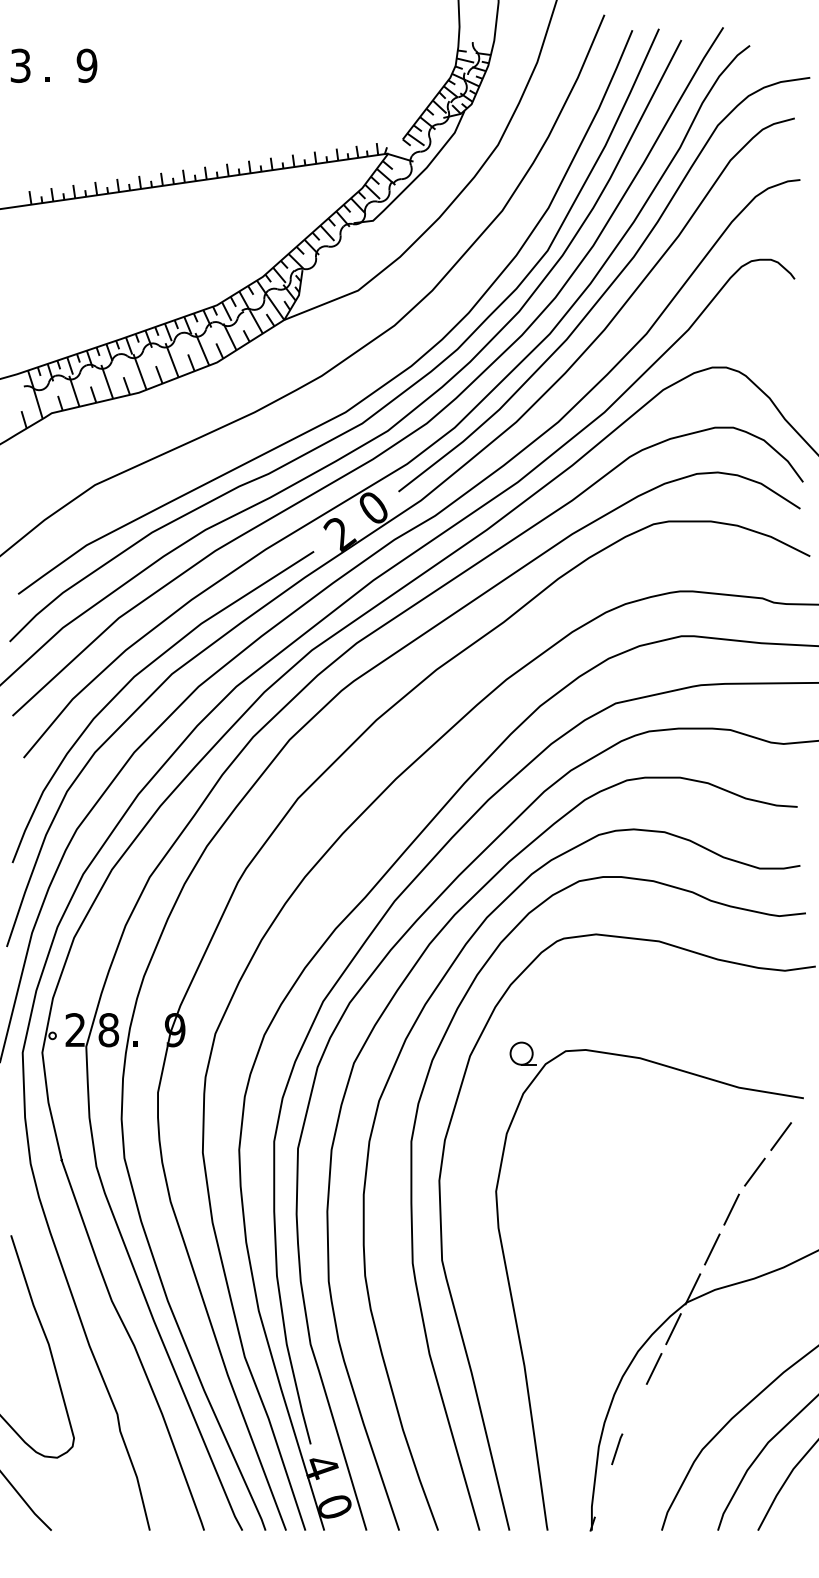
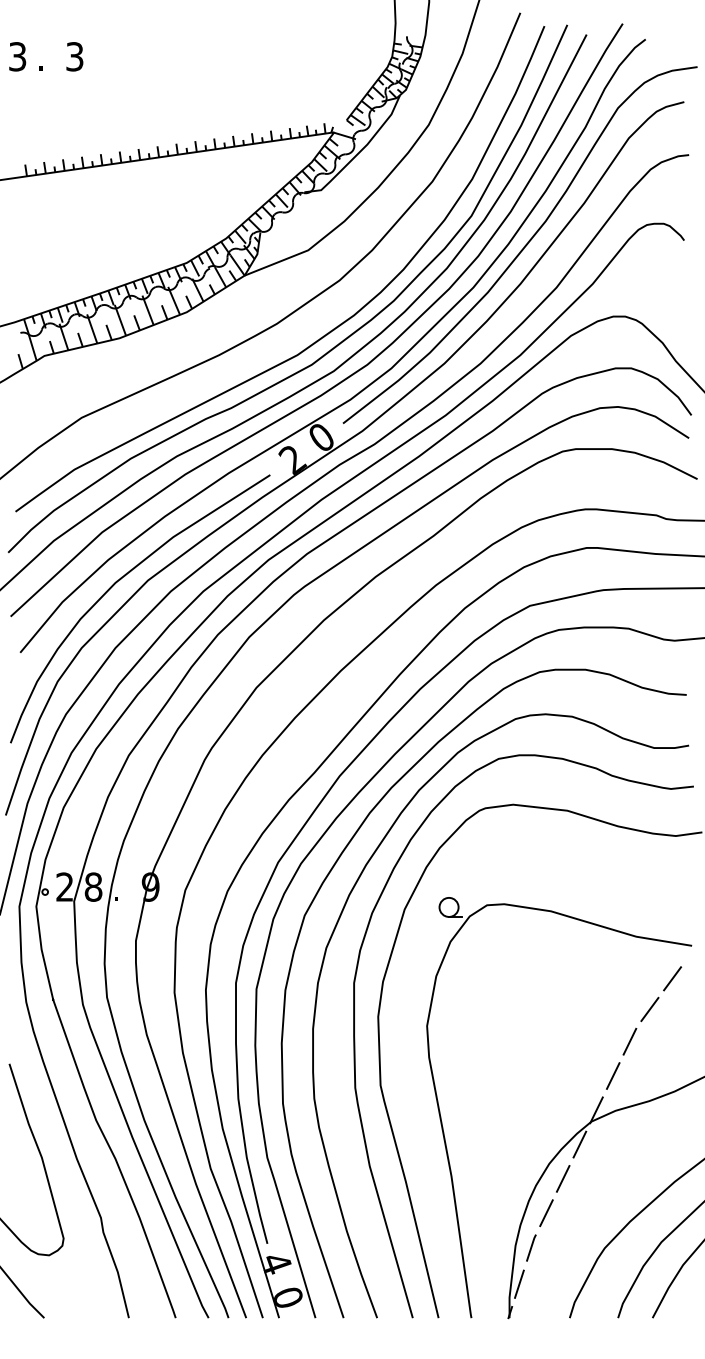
text: (86, 65) -> (74, 56), 9 -> 3
line: (634, 1408) -> (546, 1212), added
line: (603, 1491) -> (519, 1284), added

